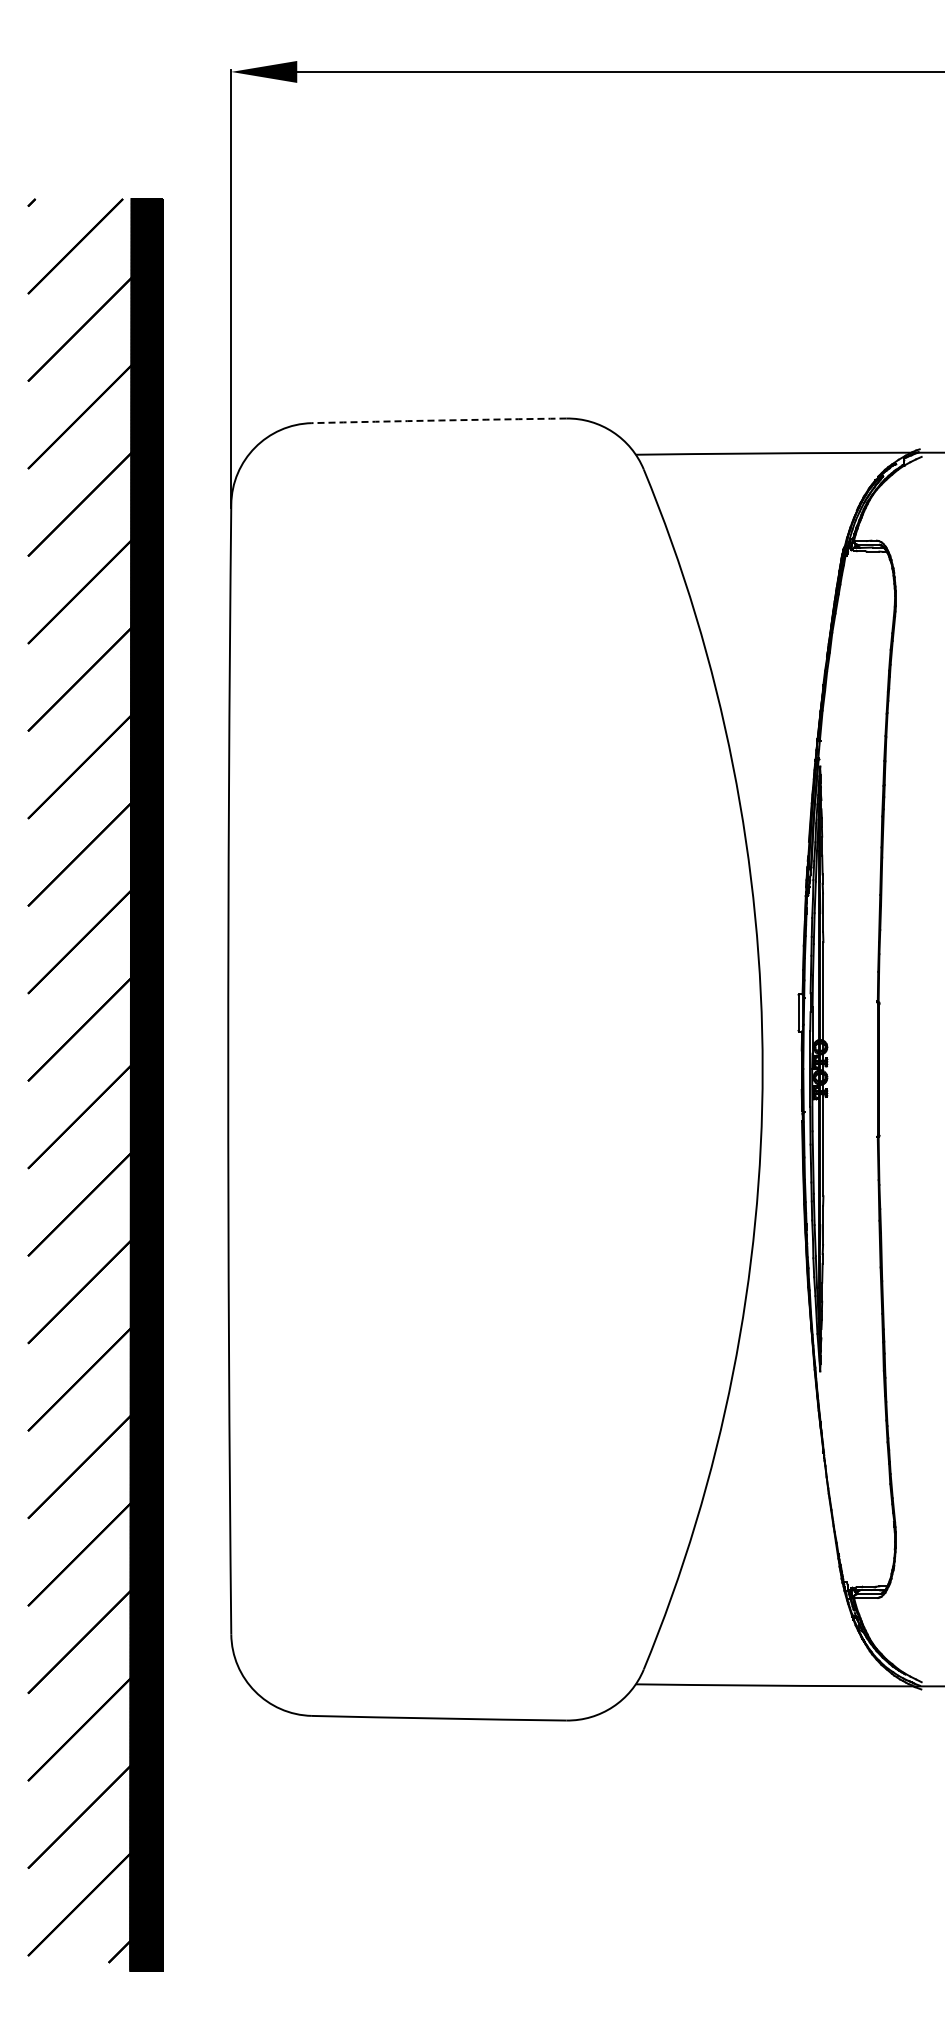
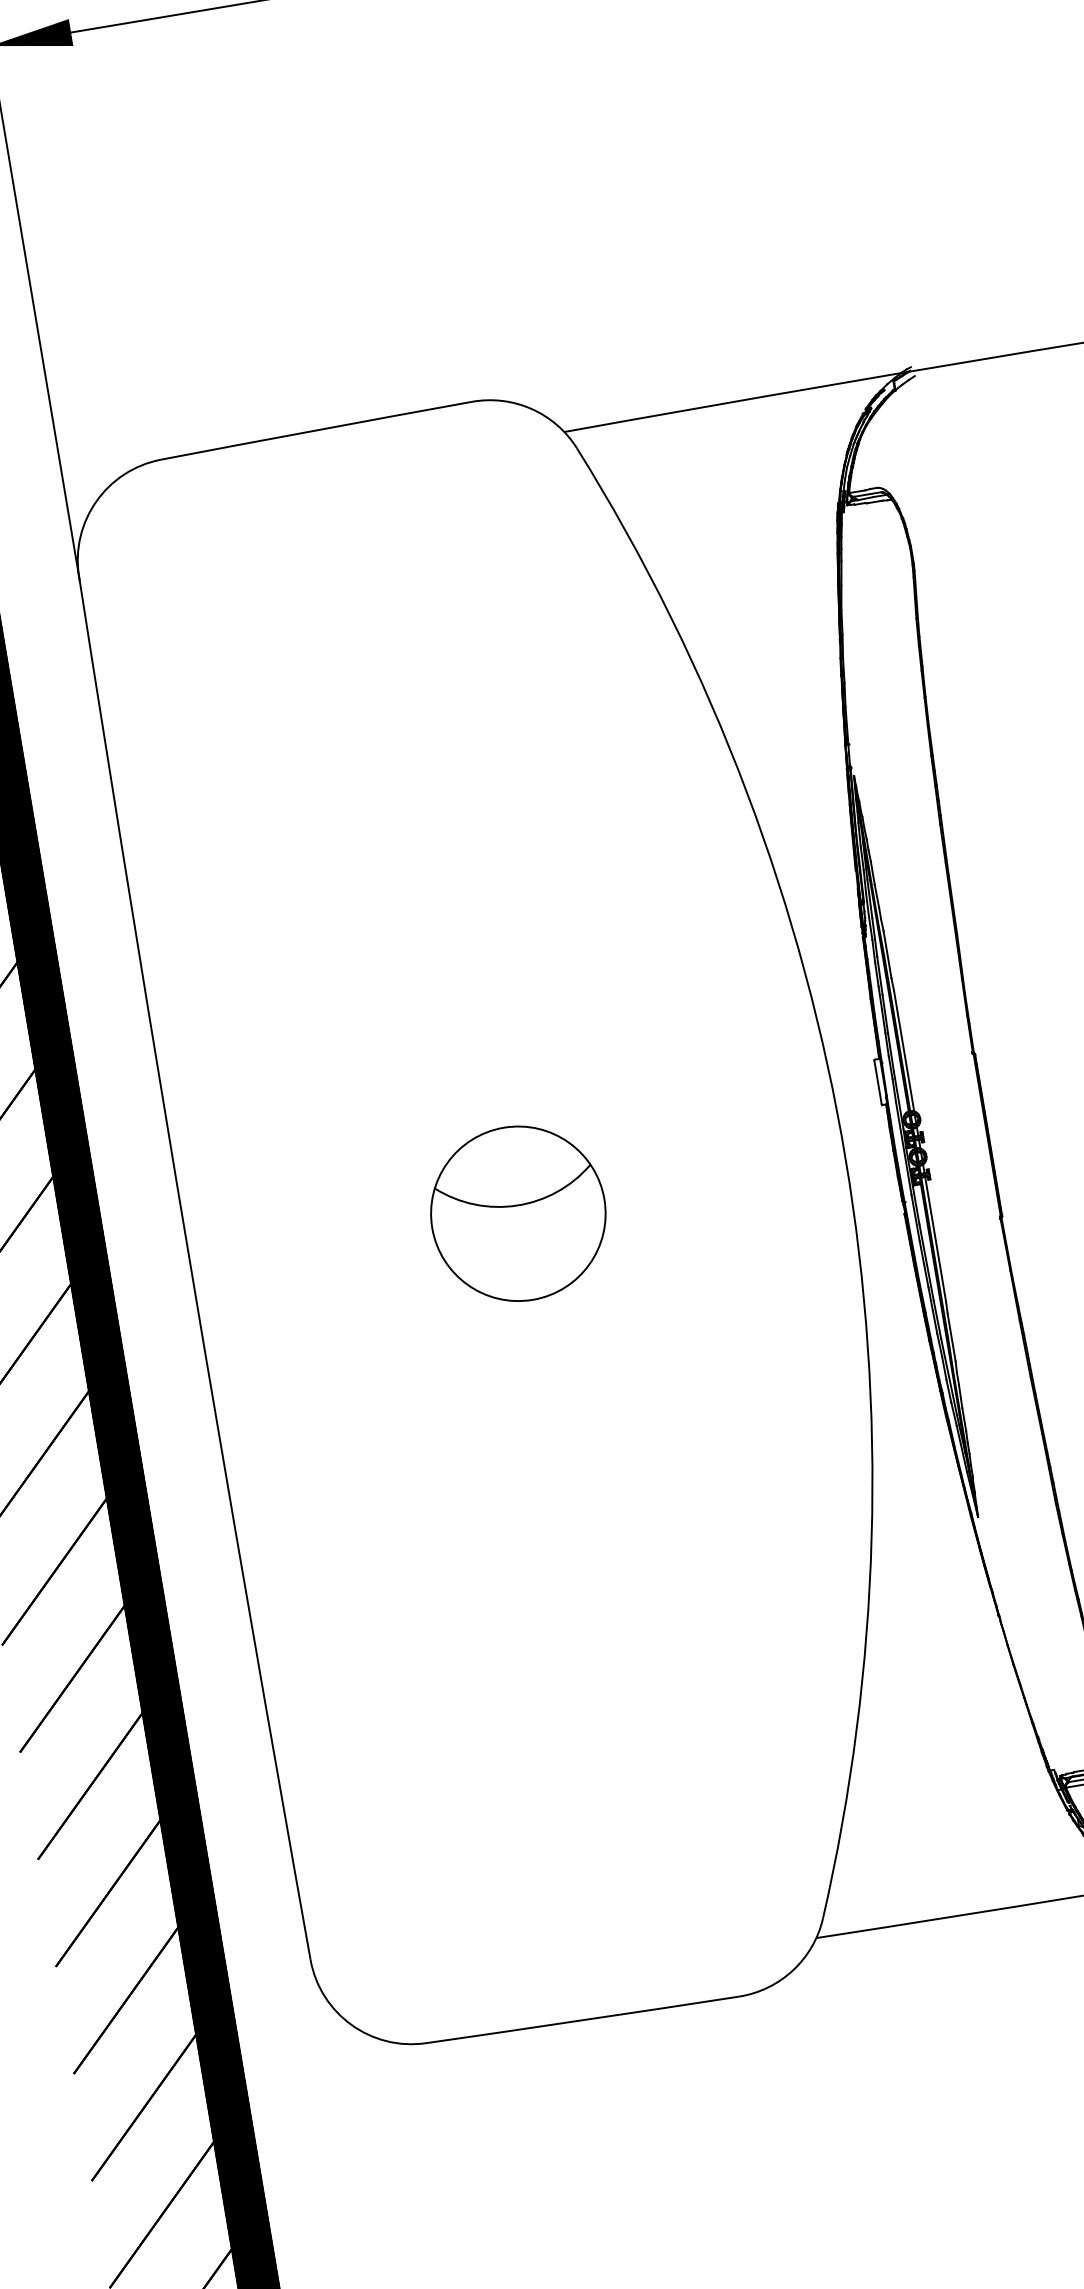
arc: (439, 420) -> (316, 430), dashed -> solid
part: (495, 1069) -> (518, 1213), added

